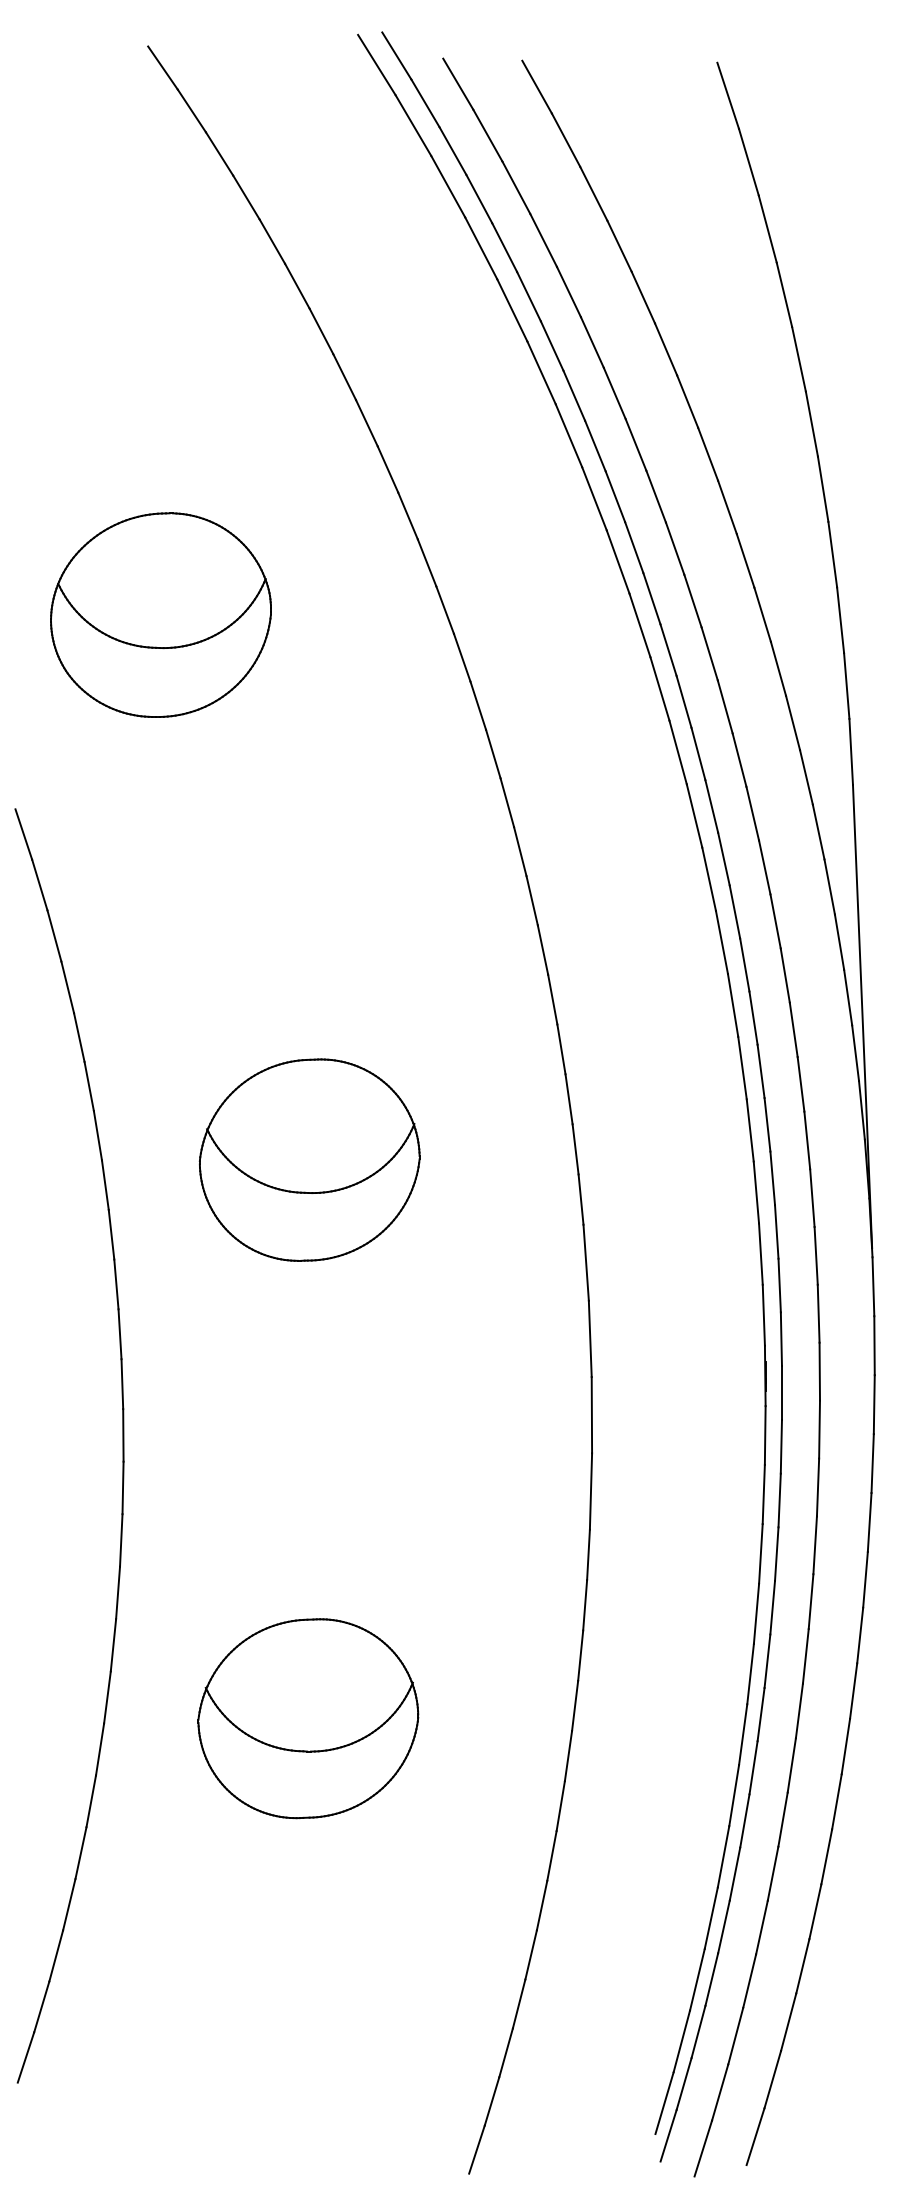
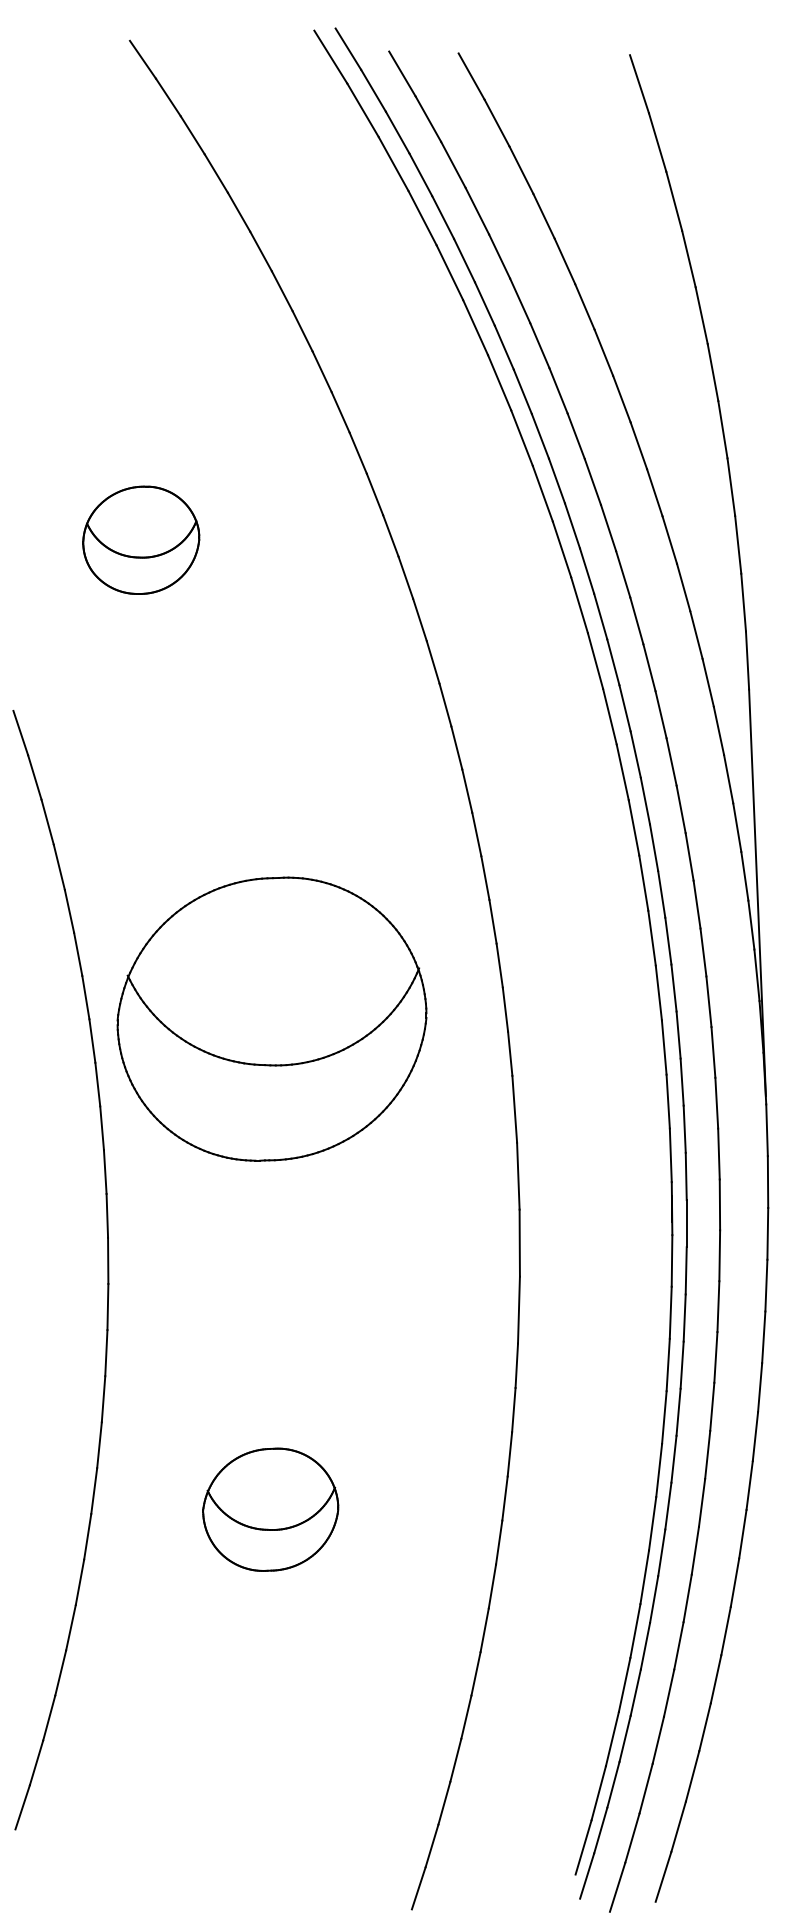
part: (160, 614) -> (140, 539), size x0.6
part: (309, 1159) -> (271, 1018), size x1.6
part: (308, 1718) -> (270, 1509), size x0.7

